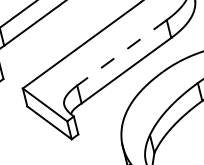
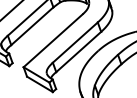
line: (120, 52) -> (74, 42), dashed -> solid

